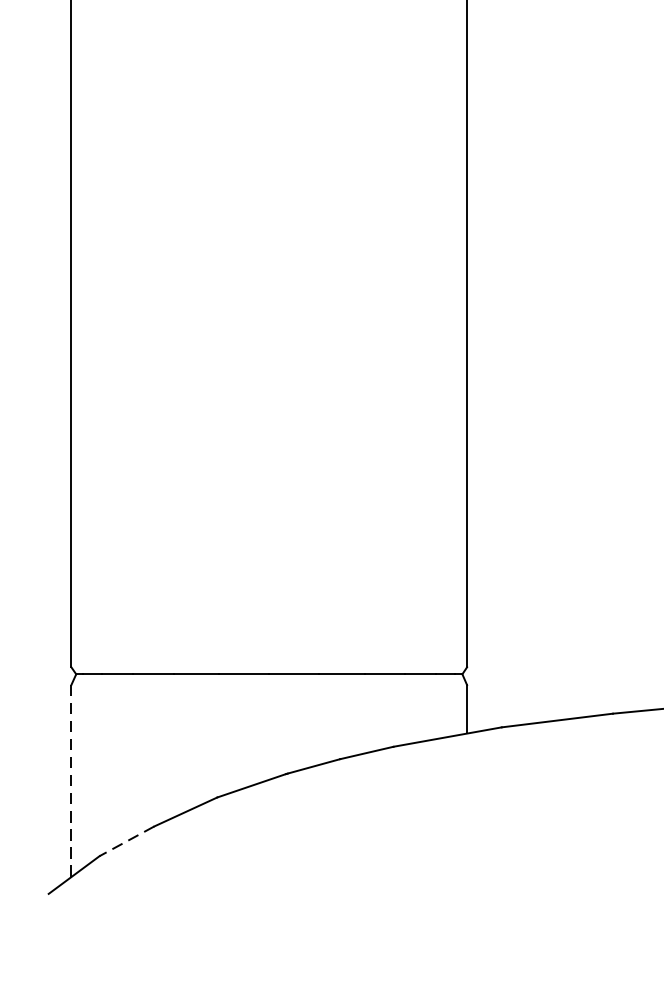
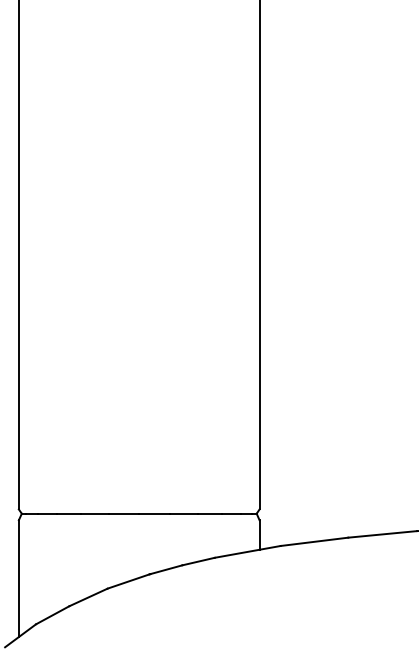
line: (70, 780) -> (18, 578), dashed -> solid
line: (126, 841) -> (52, 615), dashed -> solid

